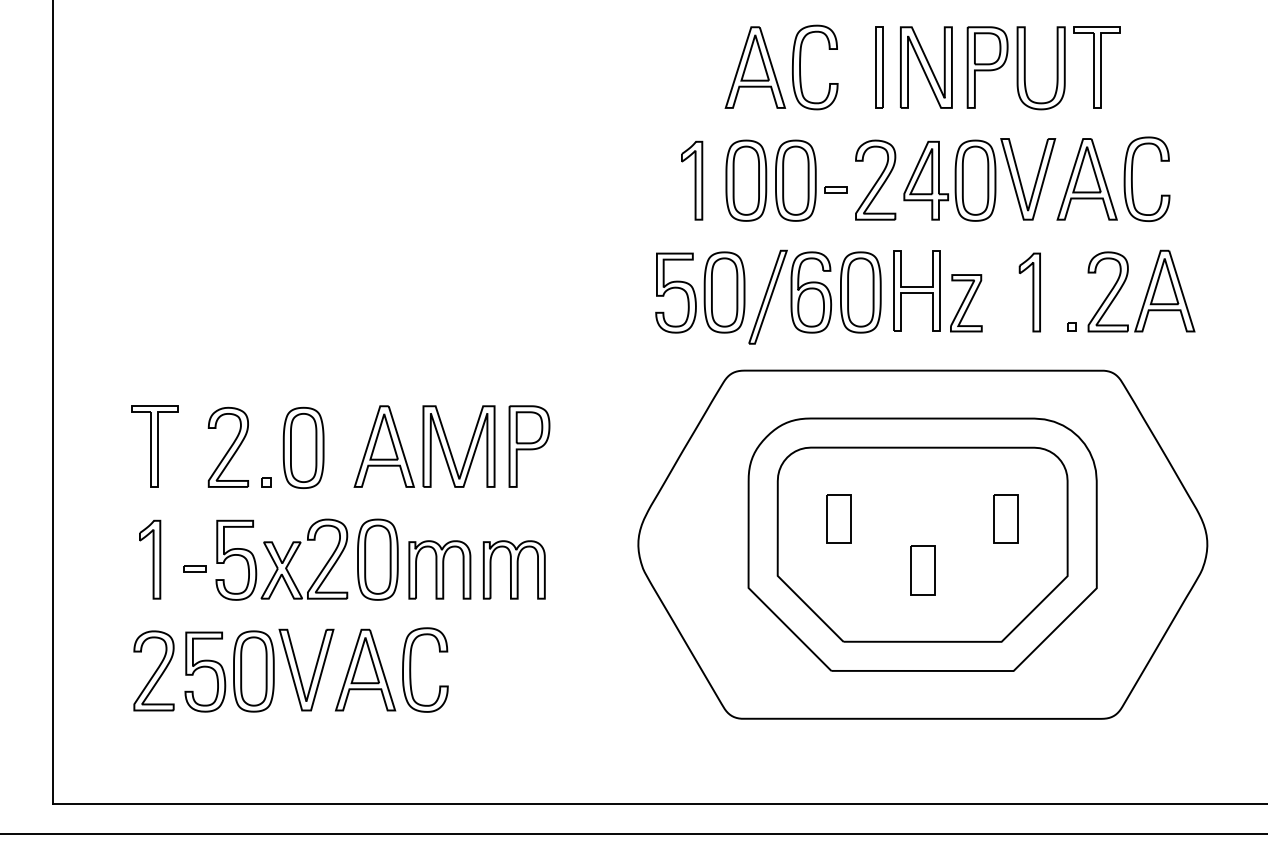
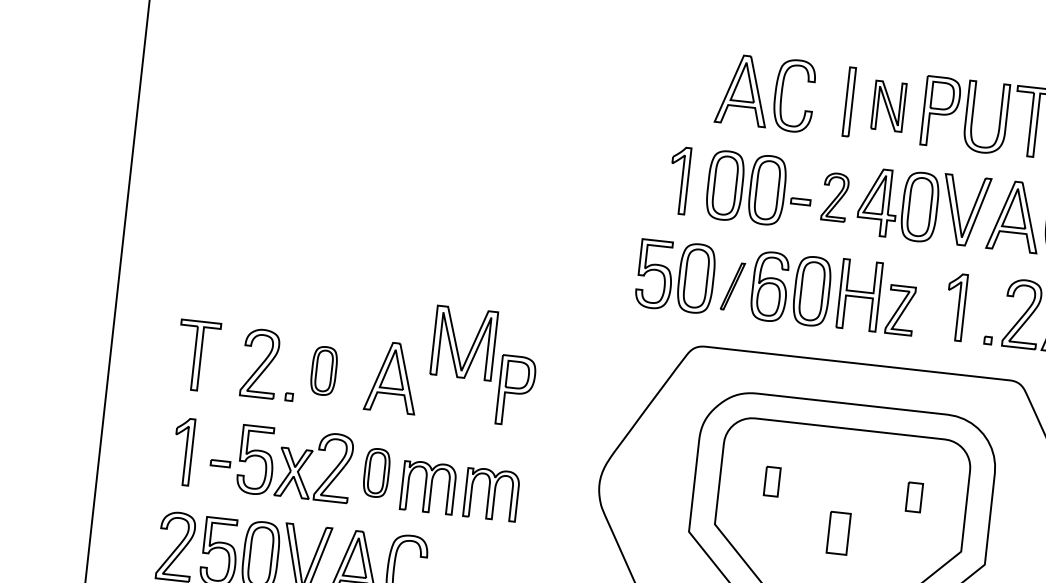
part: (926, 67) -> (889, 106), size x0.7
part: (875, 179) -> (835, 196), size x0.7
part: (767, 296) -> (732, 285), size x0.6
part: (303, 447) -> (324, 370), size x0.7
part: (450, 448) -> (456, 344), moved
part: (838, 518) -> (771, 481), size x0.7
part: (1005, 518) -> (913, 496), size x0.7
part: (377, 559) -> (376, 472), size x0.7

